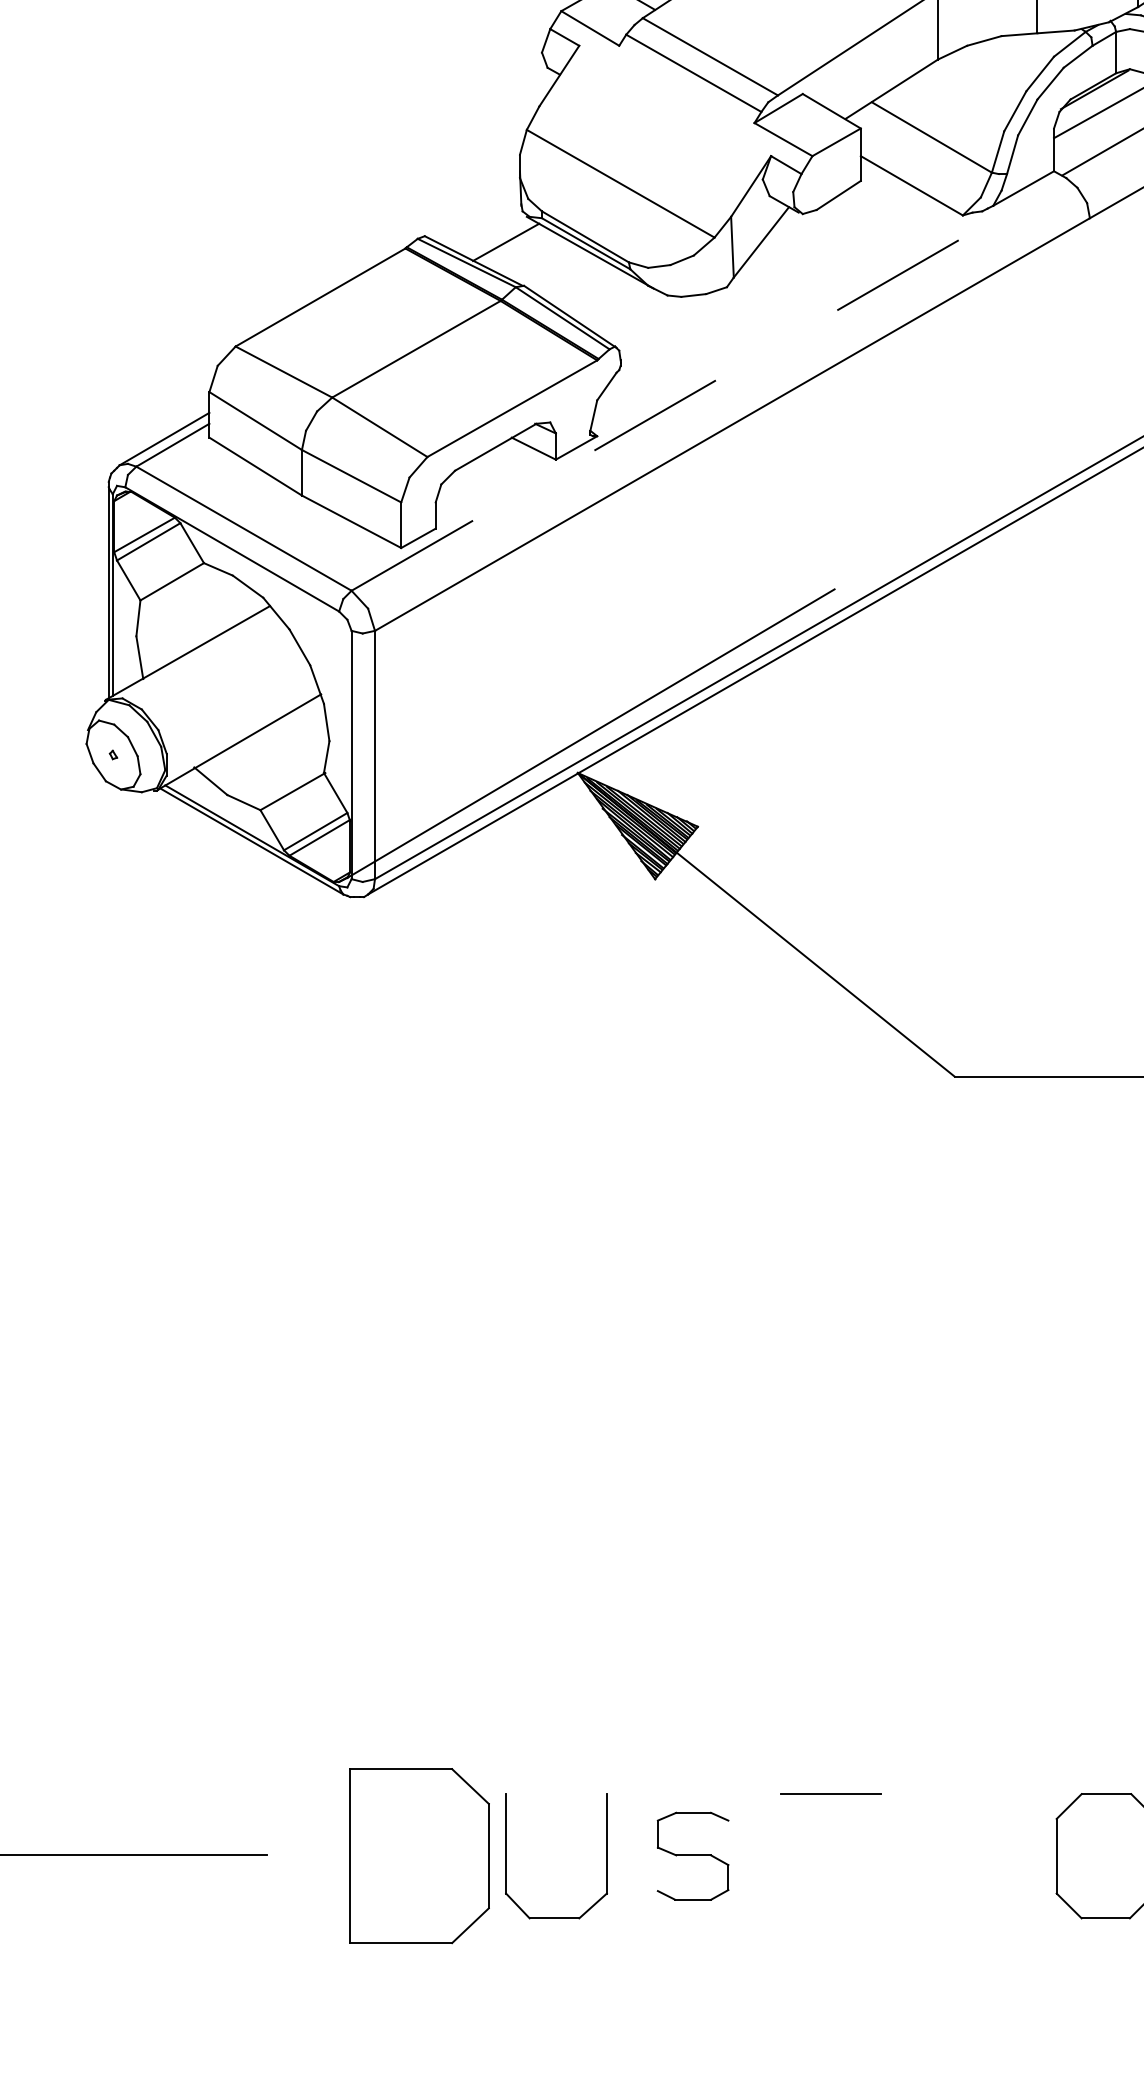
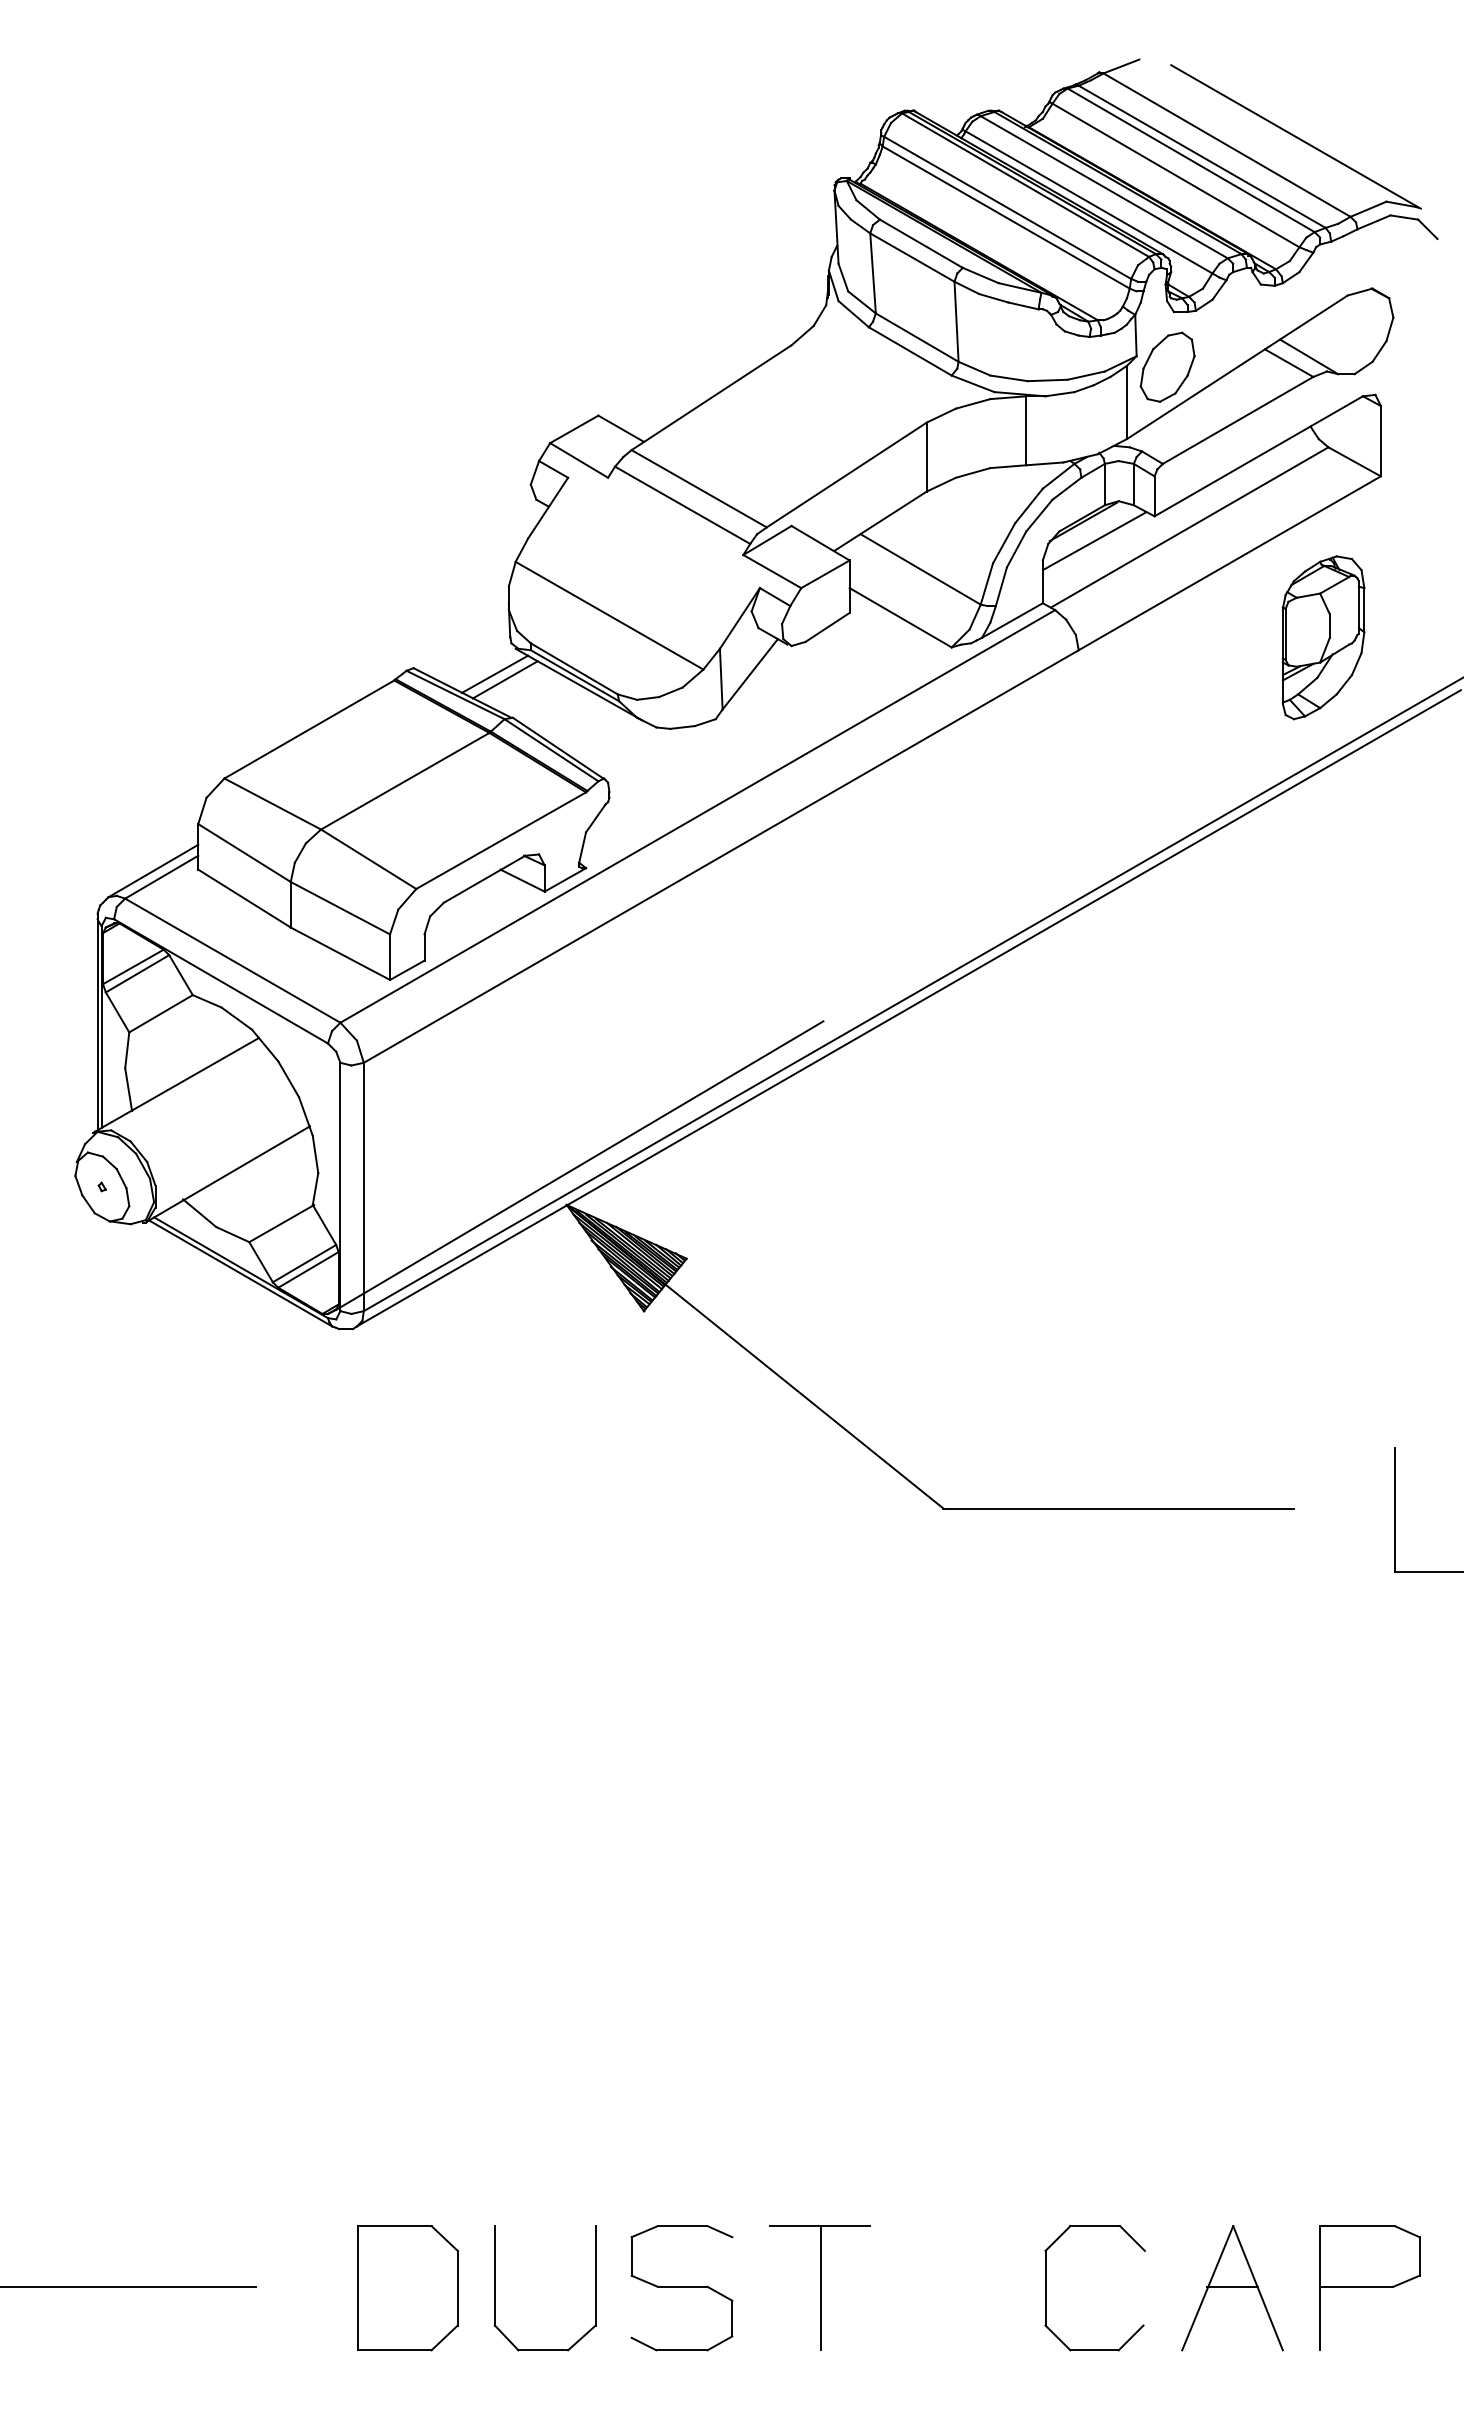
line: (515, 247) -> (504, 679), added
line: (708, 384) -> (697, 816), dashed -> solid
part: (418, 1856) -> (407, 2288), size x0.71
part: (692, 1856) -> (681, 2288), size x1.43
line: (831, 1856) -> (820, 2288), added

